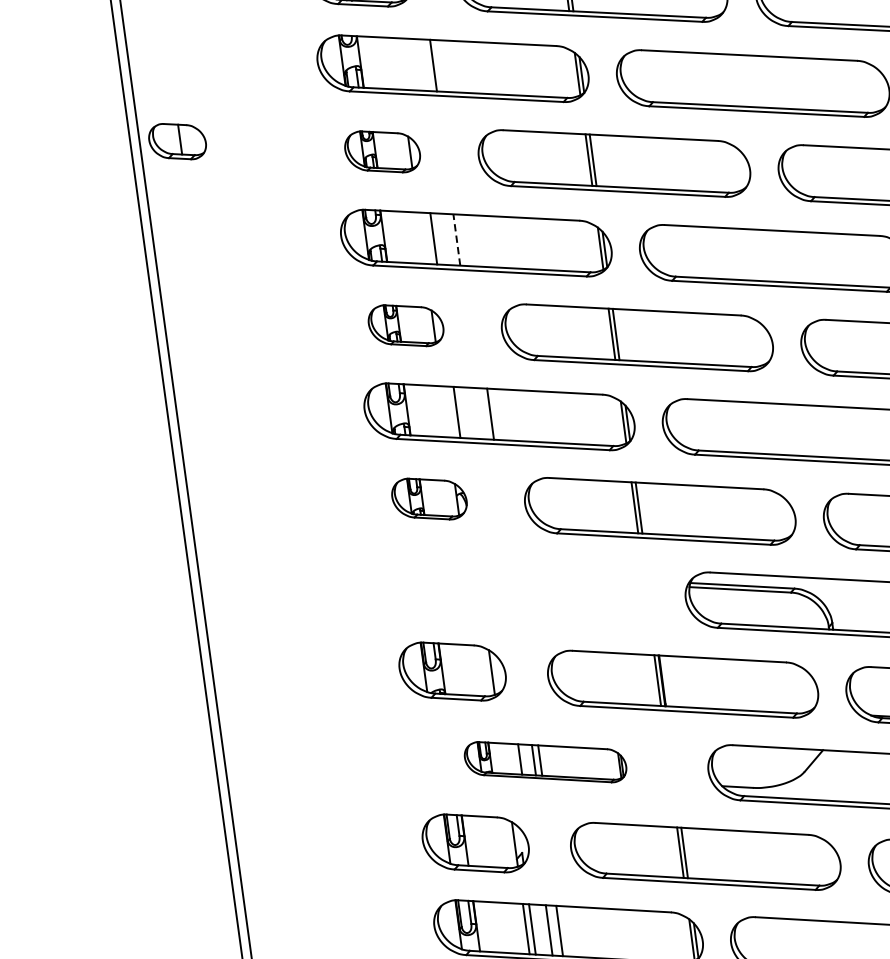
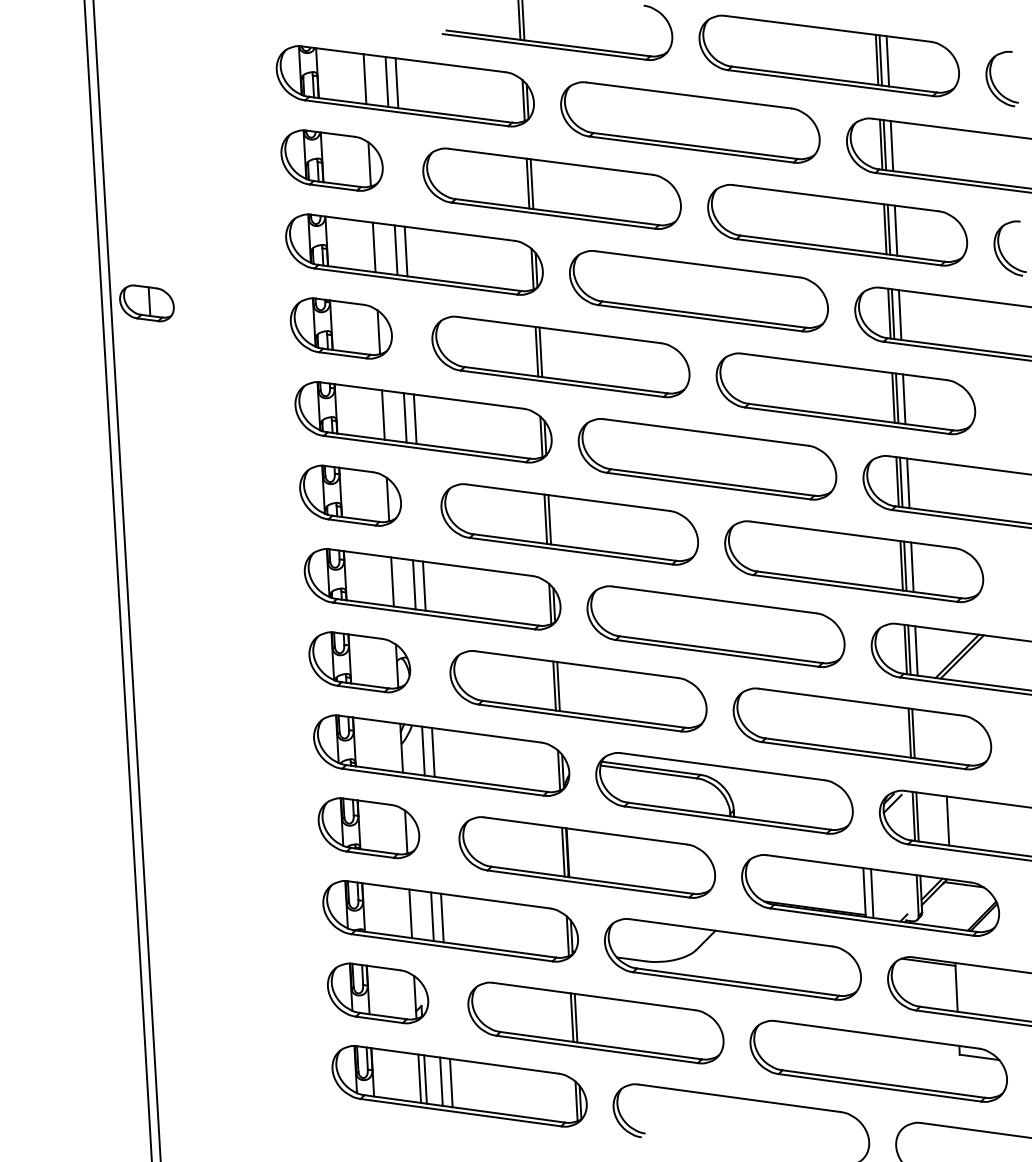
line: (409, 64) -> (373, 247), added
line: (443, 66) -> (405, 251), added
part: (381, 151) -> (340, 328), size x1.43
line: (457, 239) -> (405, 417), dashed -> solid
line: (466, 239) -> (414, 418), added
part: (406, 325) -> (350, 495), size x1.43
line: (480, 413) -> (414, 584), added
part: (429, 499) -> (359, 662), size x1.43
part: (522, 589) -> (441, 755), added
part: (545, 762) -> (450, 921), size x1.67

